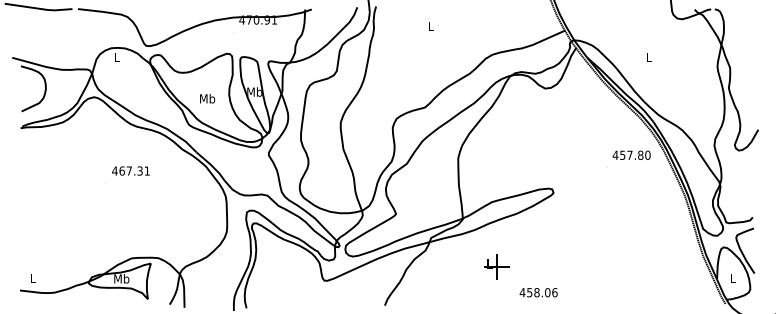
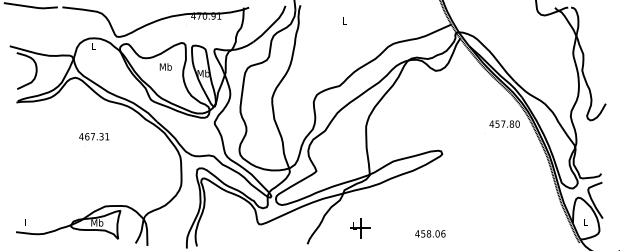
text: (207, 98) -> (165, 66), moved
text: (130, 170) -> (93, 136), moved
part: (496, 266) -> (359, 228), moved

